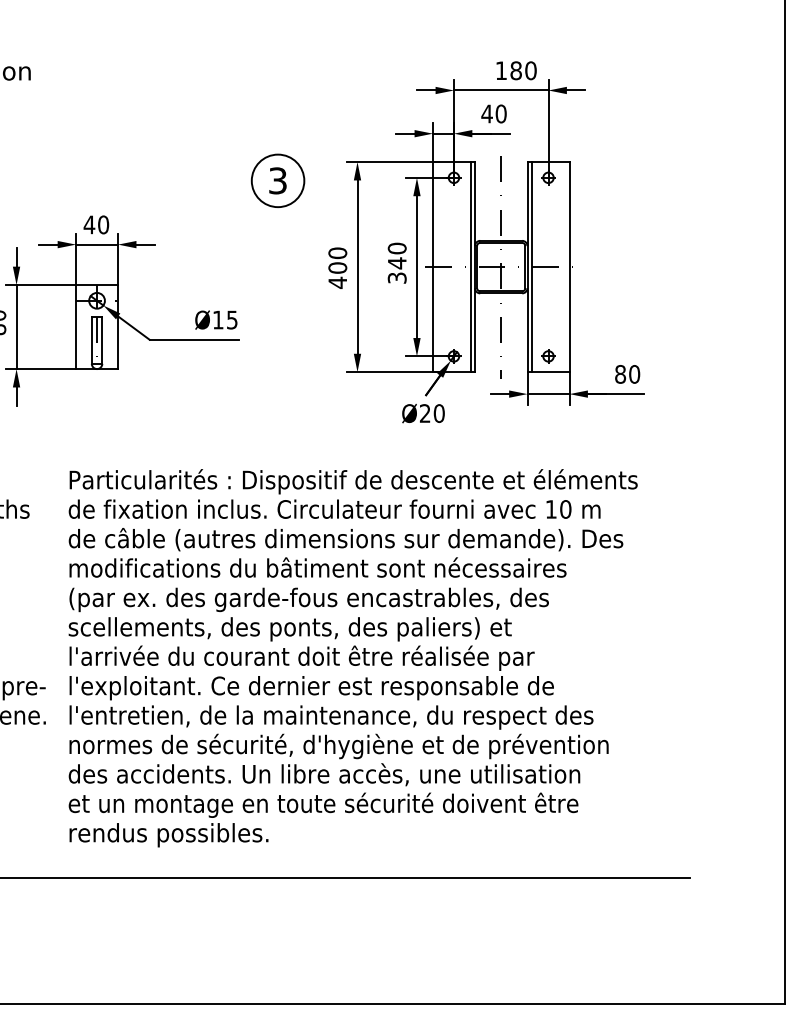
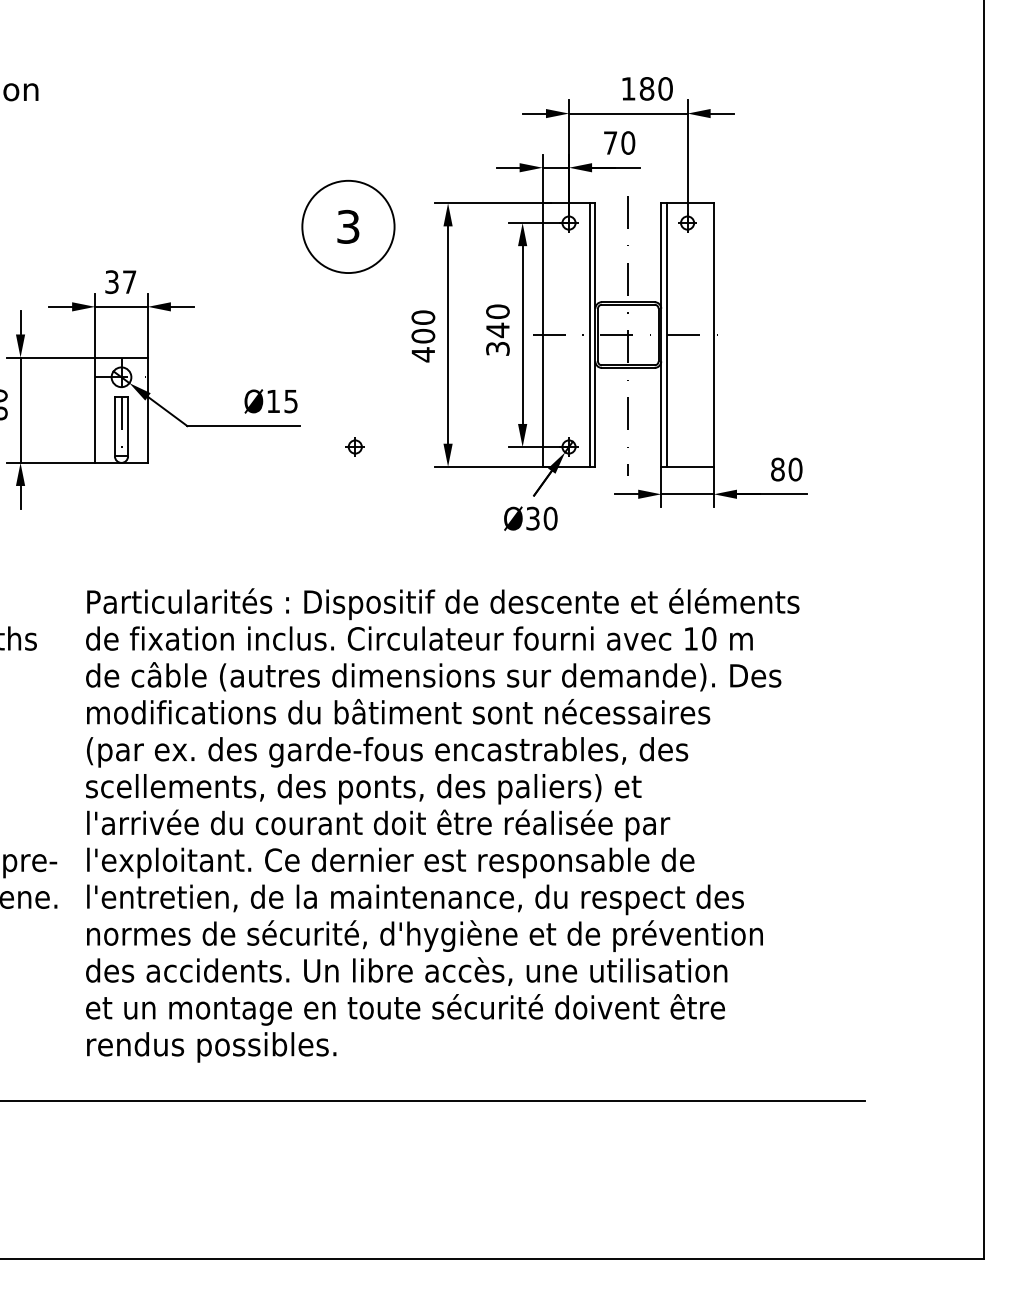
text: (486, 113) -> (609, 142), 40 -> 70
circle: (277, 180) -> (347, 226), size x1.4
text: (96, 224) -> (120, 281), 40 -> 37
part: (548, 356) -> (355, 447), moved
text: (425, 413) -> (533, 518), Ø20 -> Ø30

